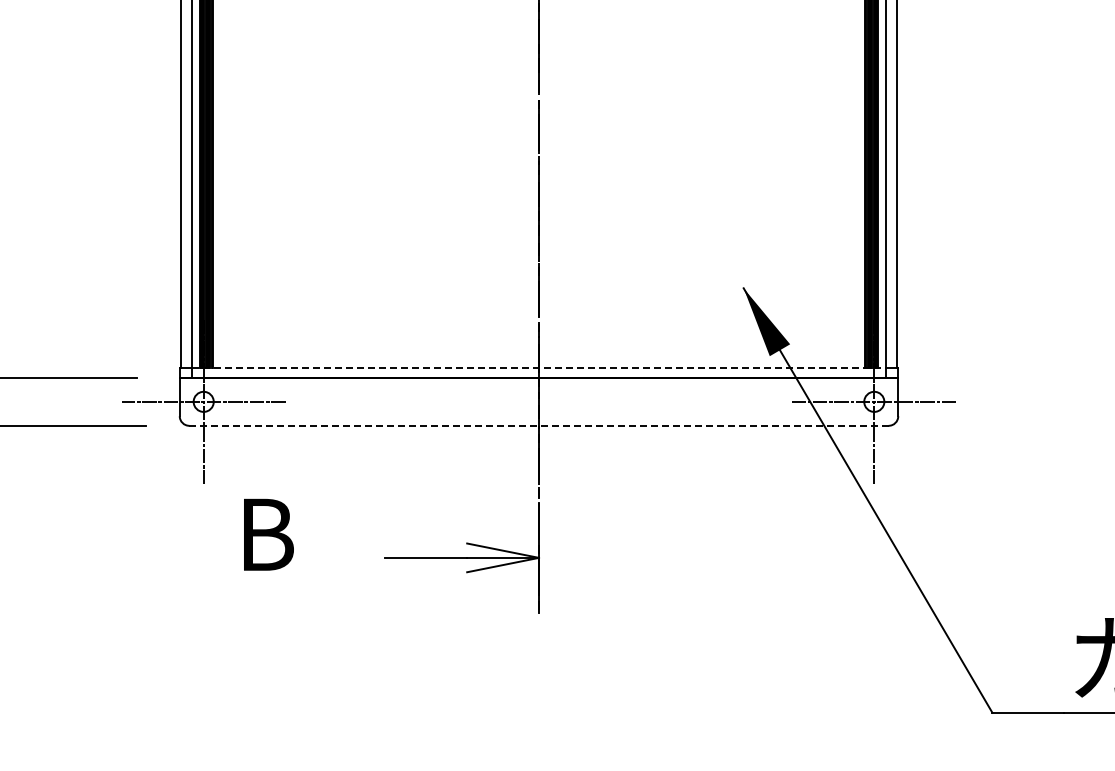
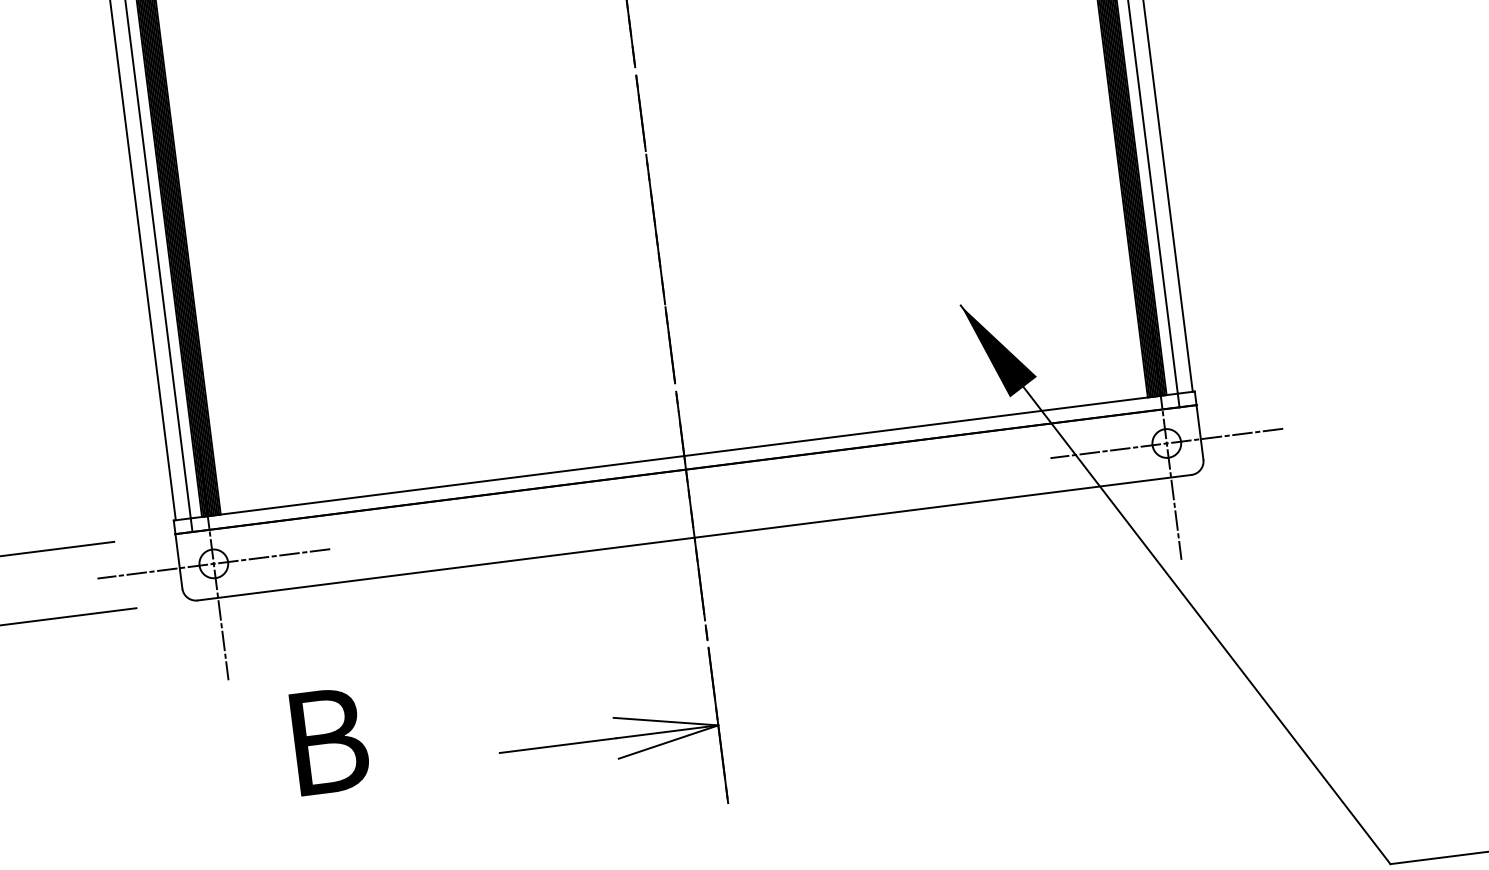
line: (539, 368) -> (685, 456), dashed -> solid
line: (539, 425) -> (695, 537), dashed -> solid

